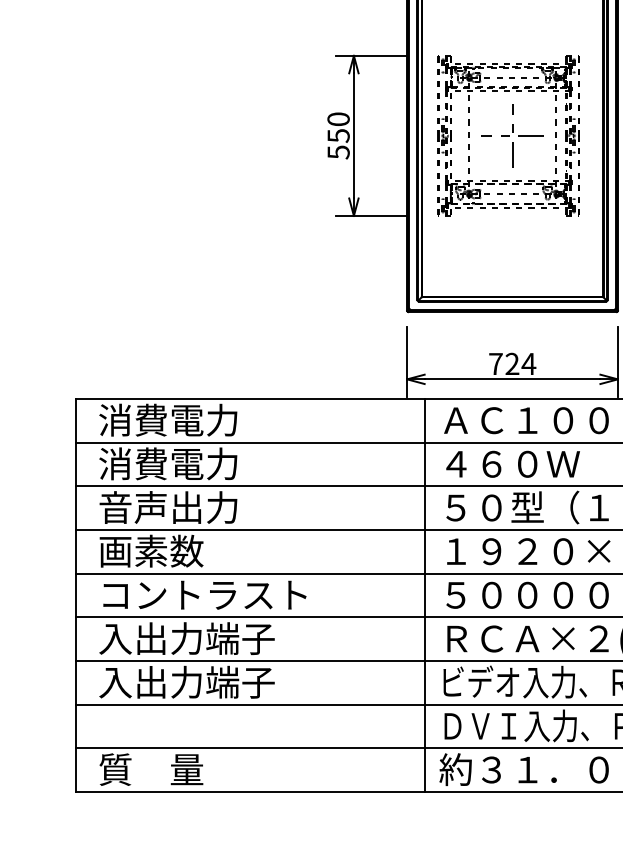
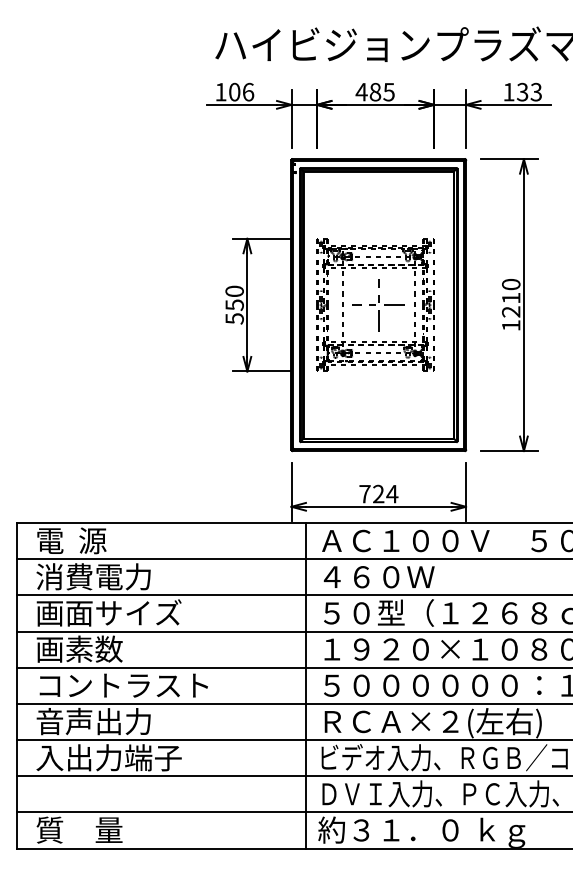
text: (168, 420) -> (93, 540), 消費電力 -> 電  源
text: (186, 506) -> (108, 612), 音声出力 -> 画面サイズ
text: (186, 638) -> (108, 721), 入出力端子 -> 音声出力

